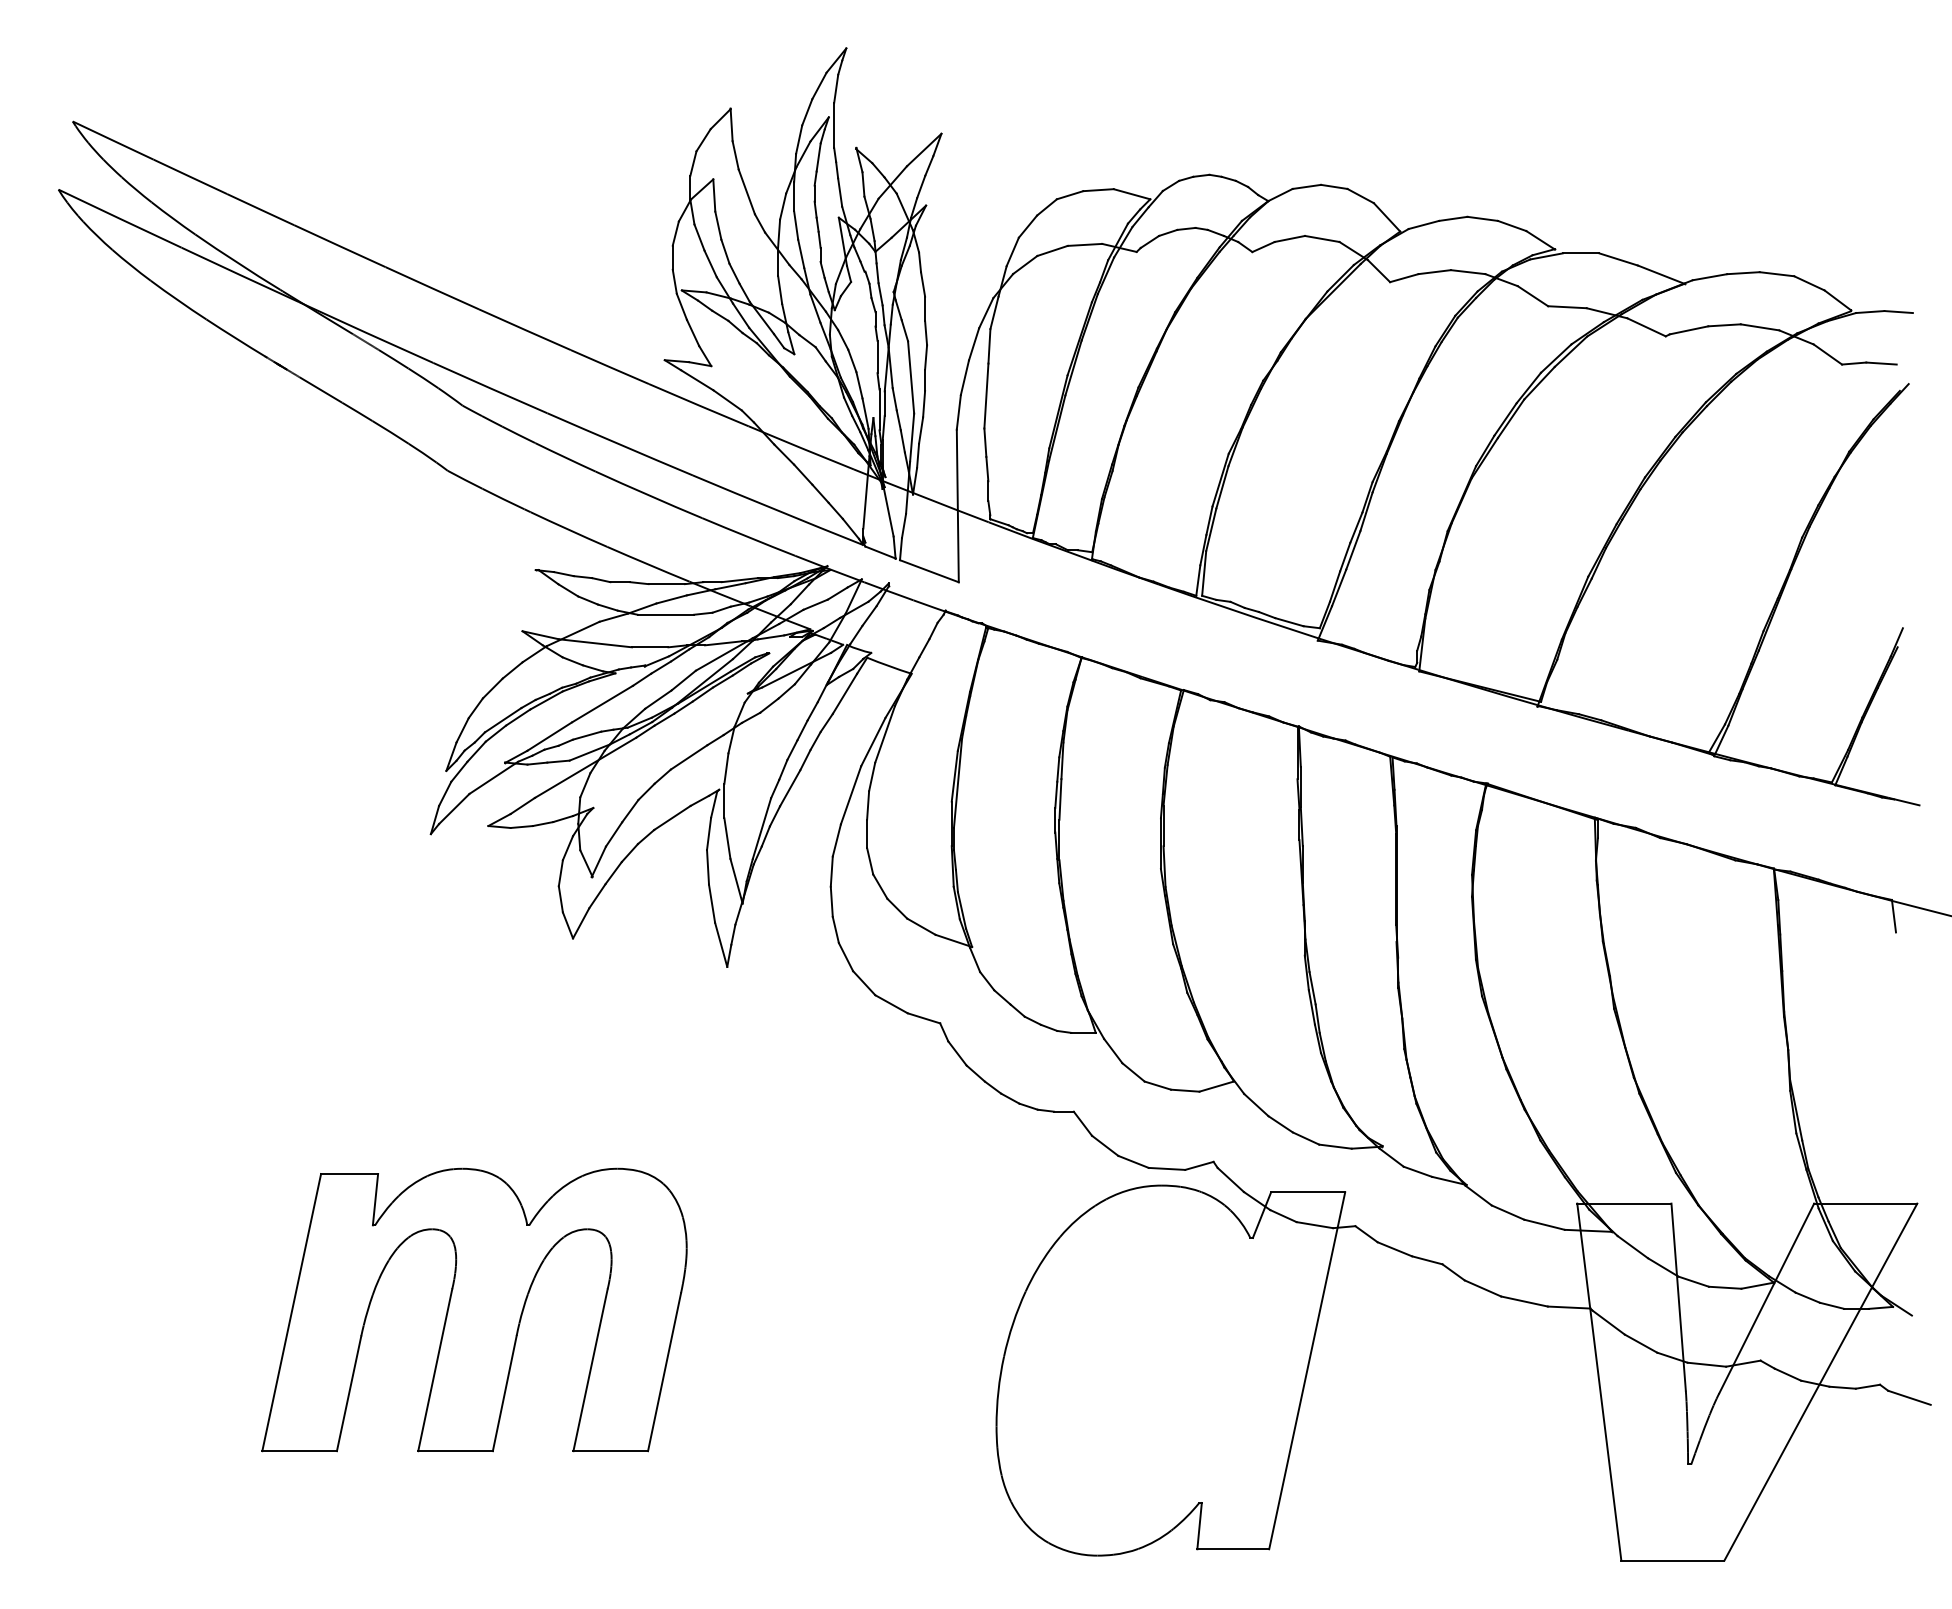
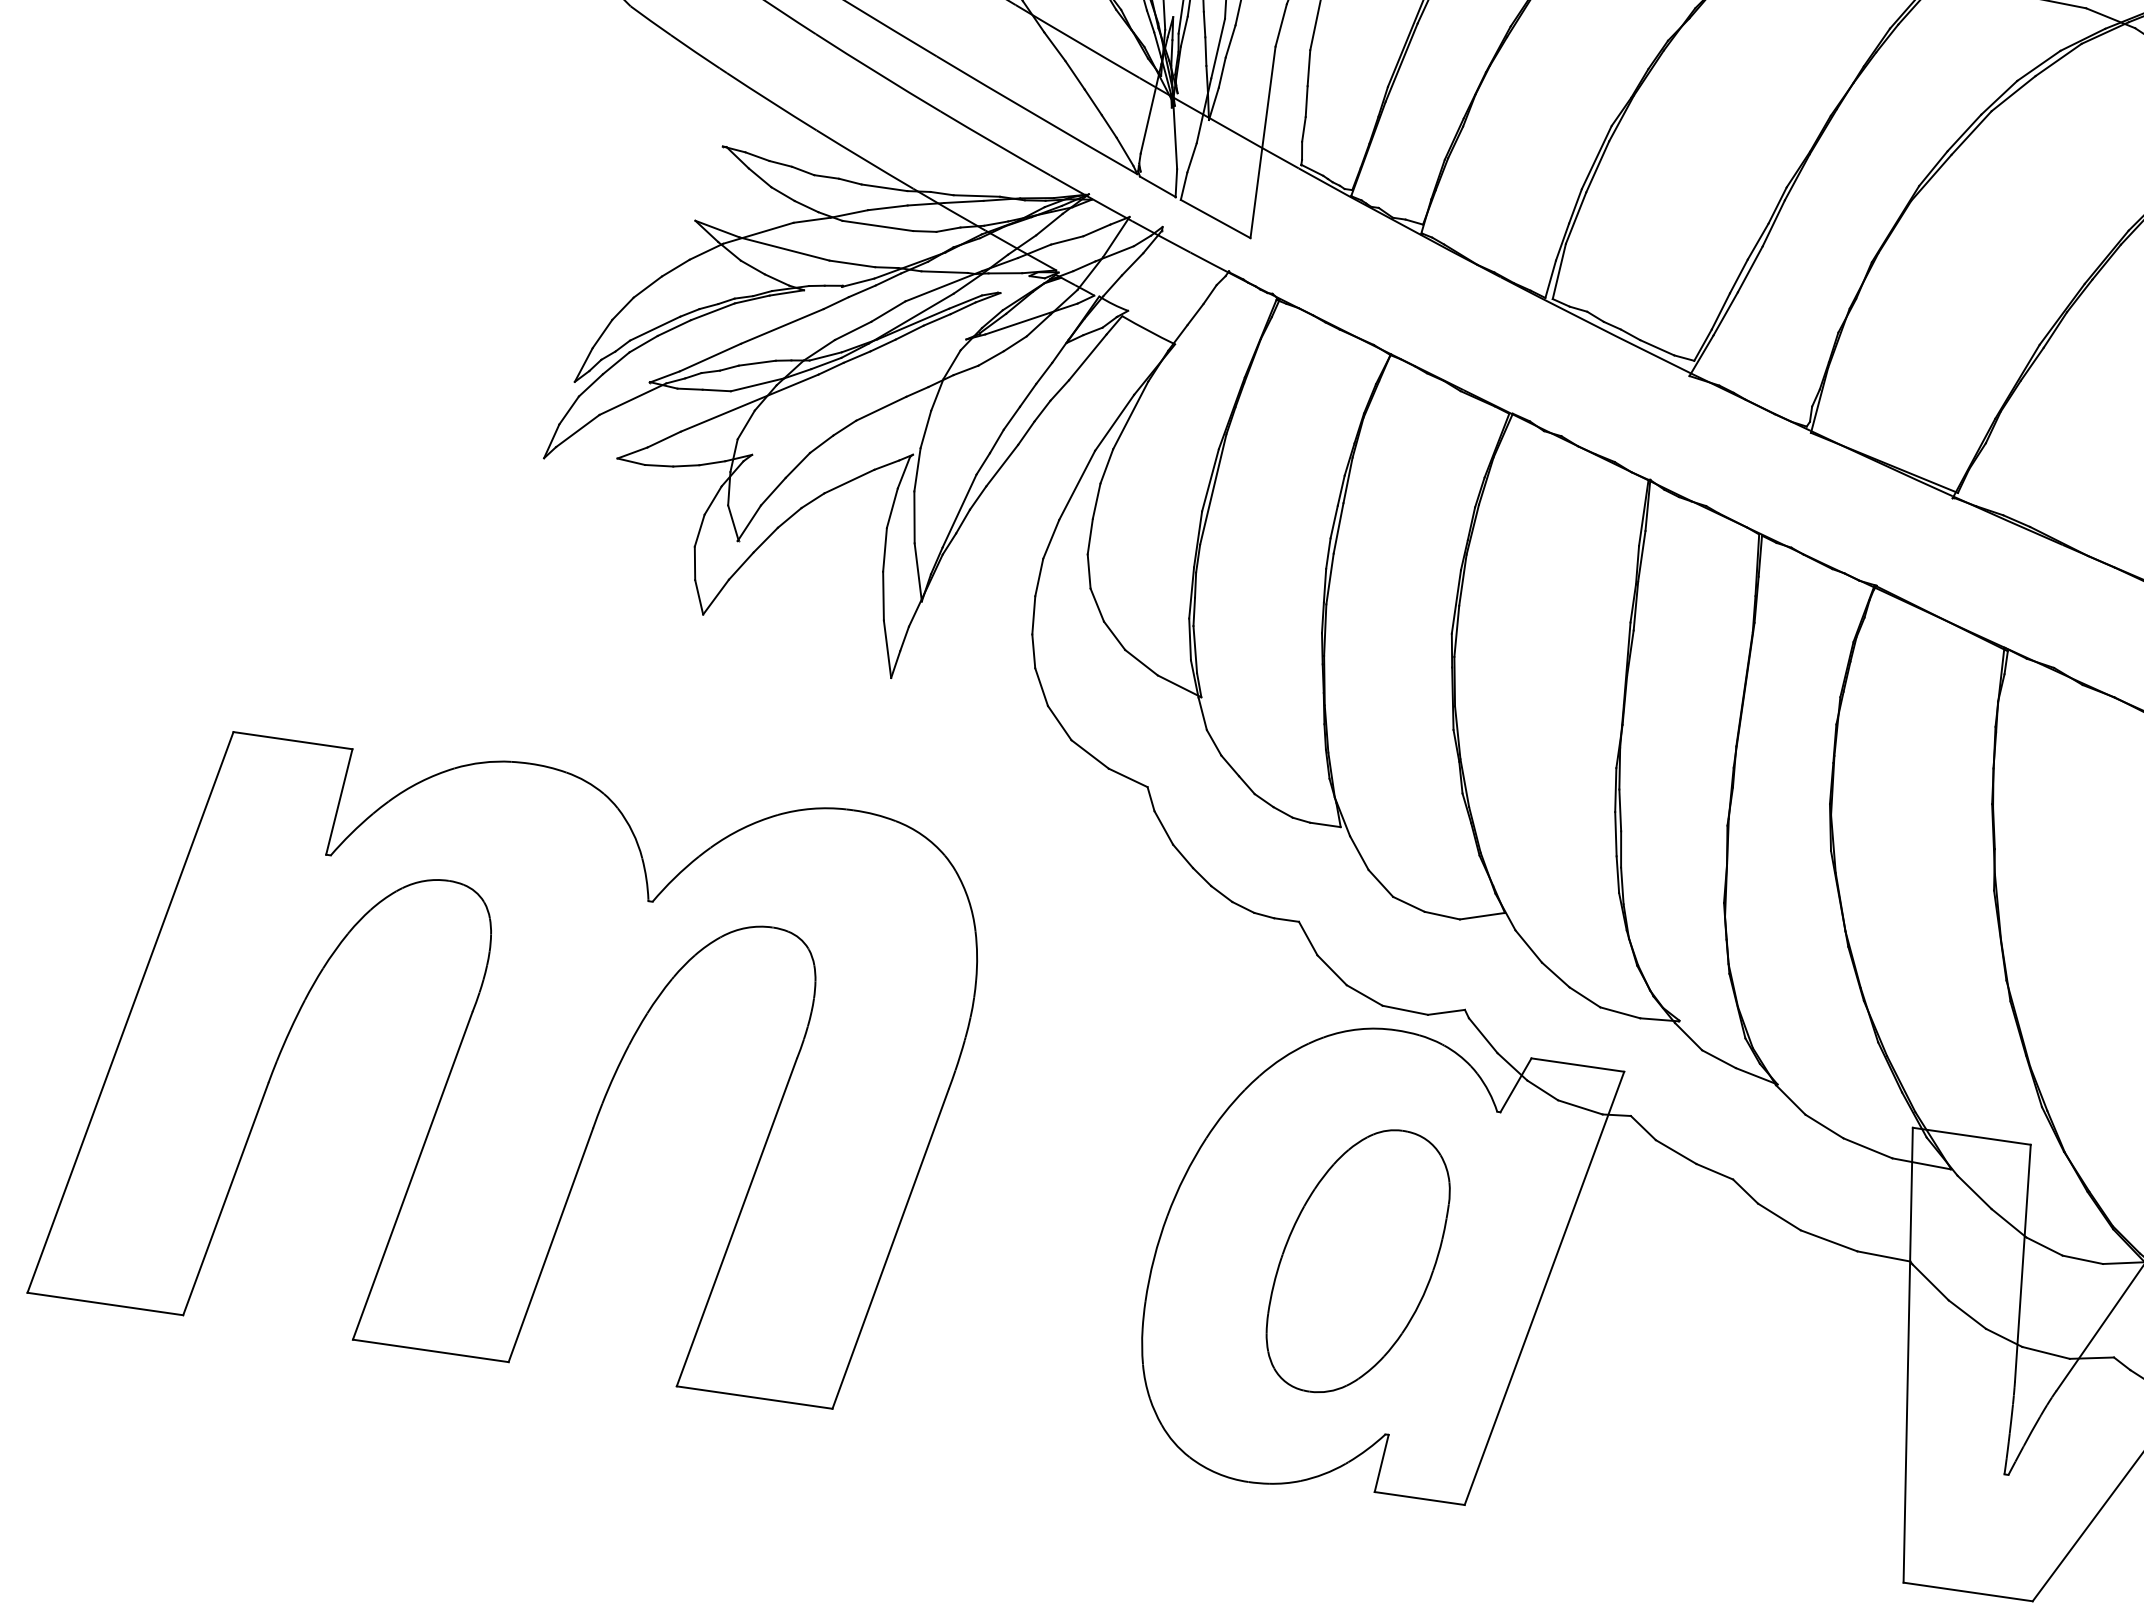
part: (474, 1309) -> (512, 1061), size x1.67
part: (1158, 1370) -> (1358, 1261), added

